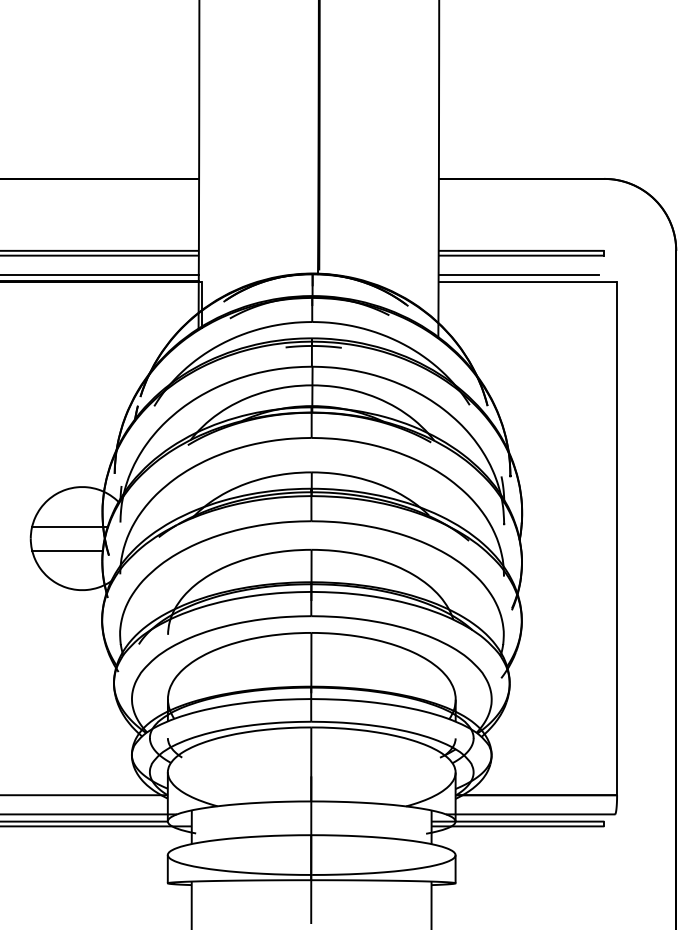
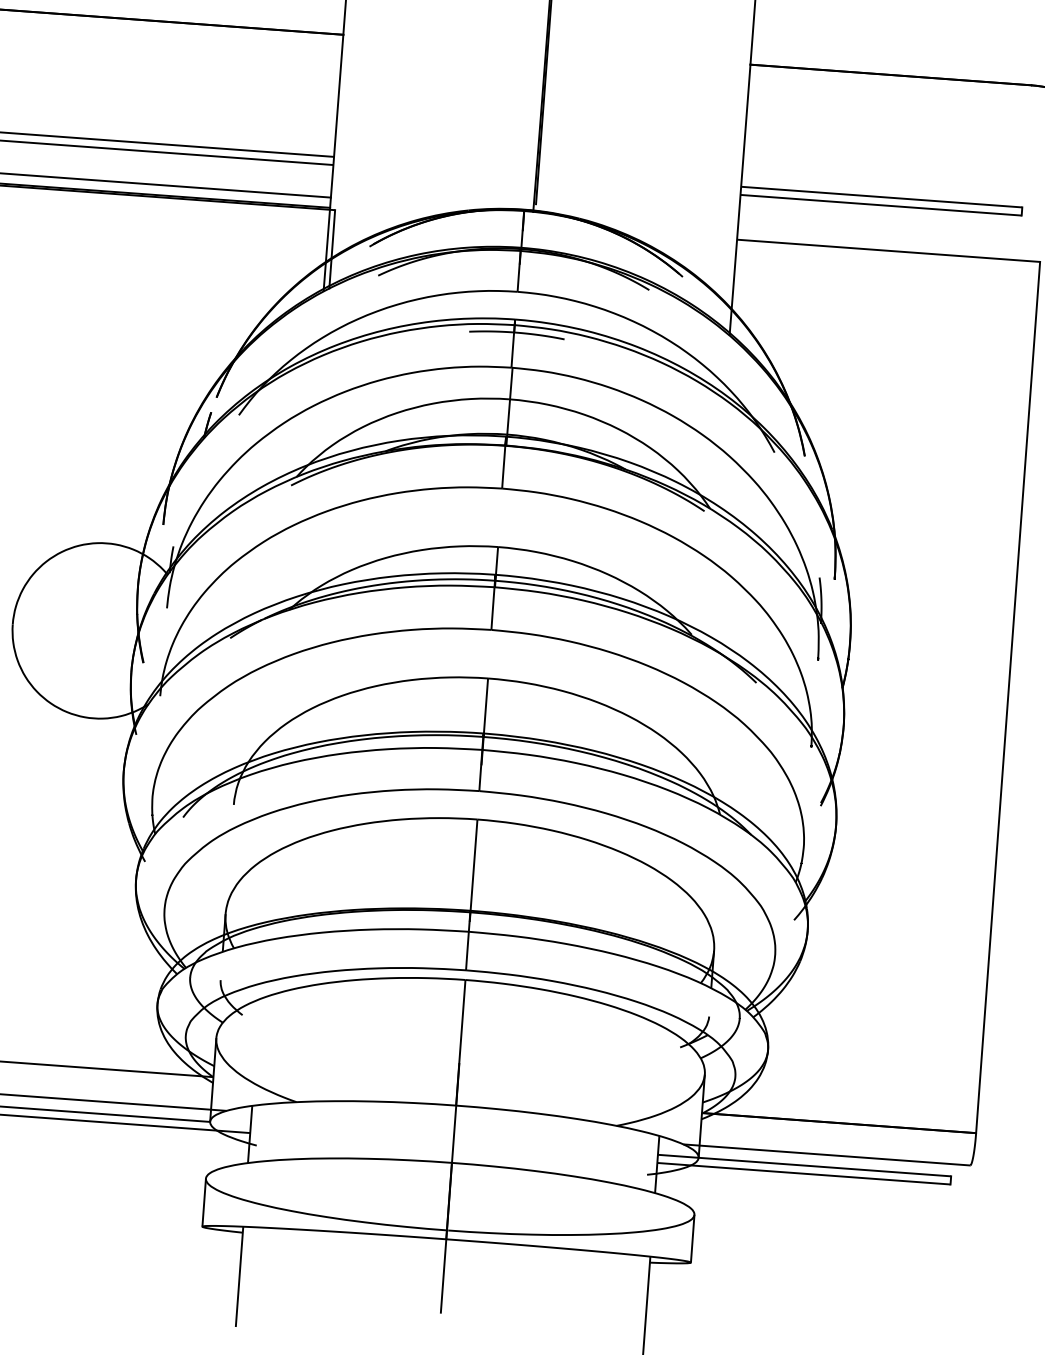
line: (518, 274) -> (873, 236), removed
line: (70, 526) -> (81, 608), removed
line: (67, 550) -> (73, 649), removed

